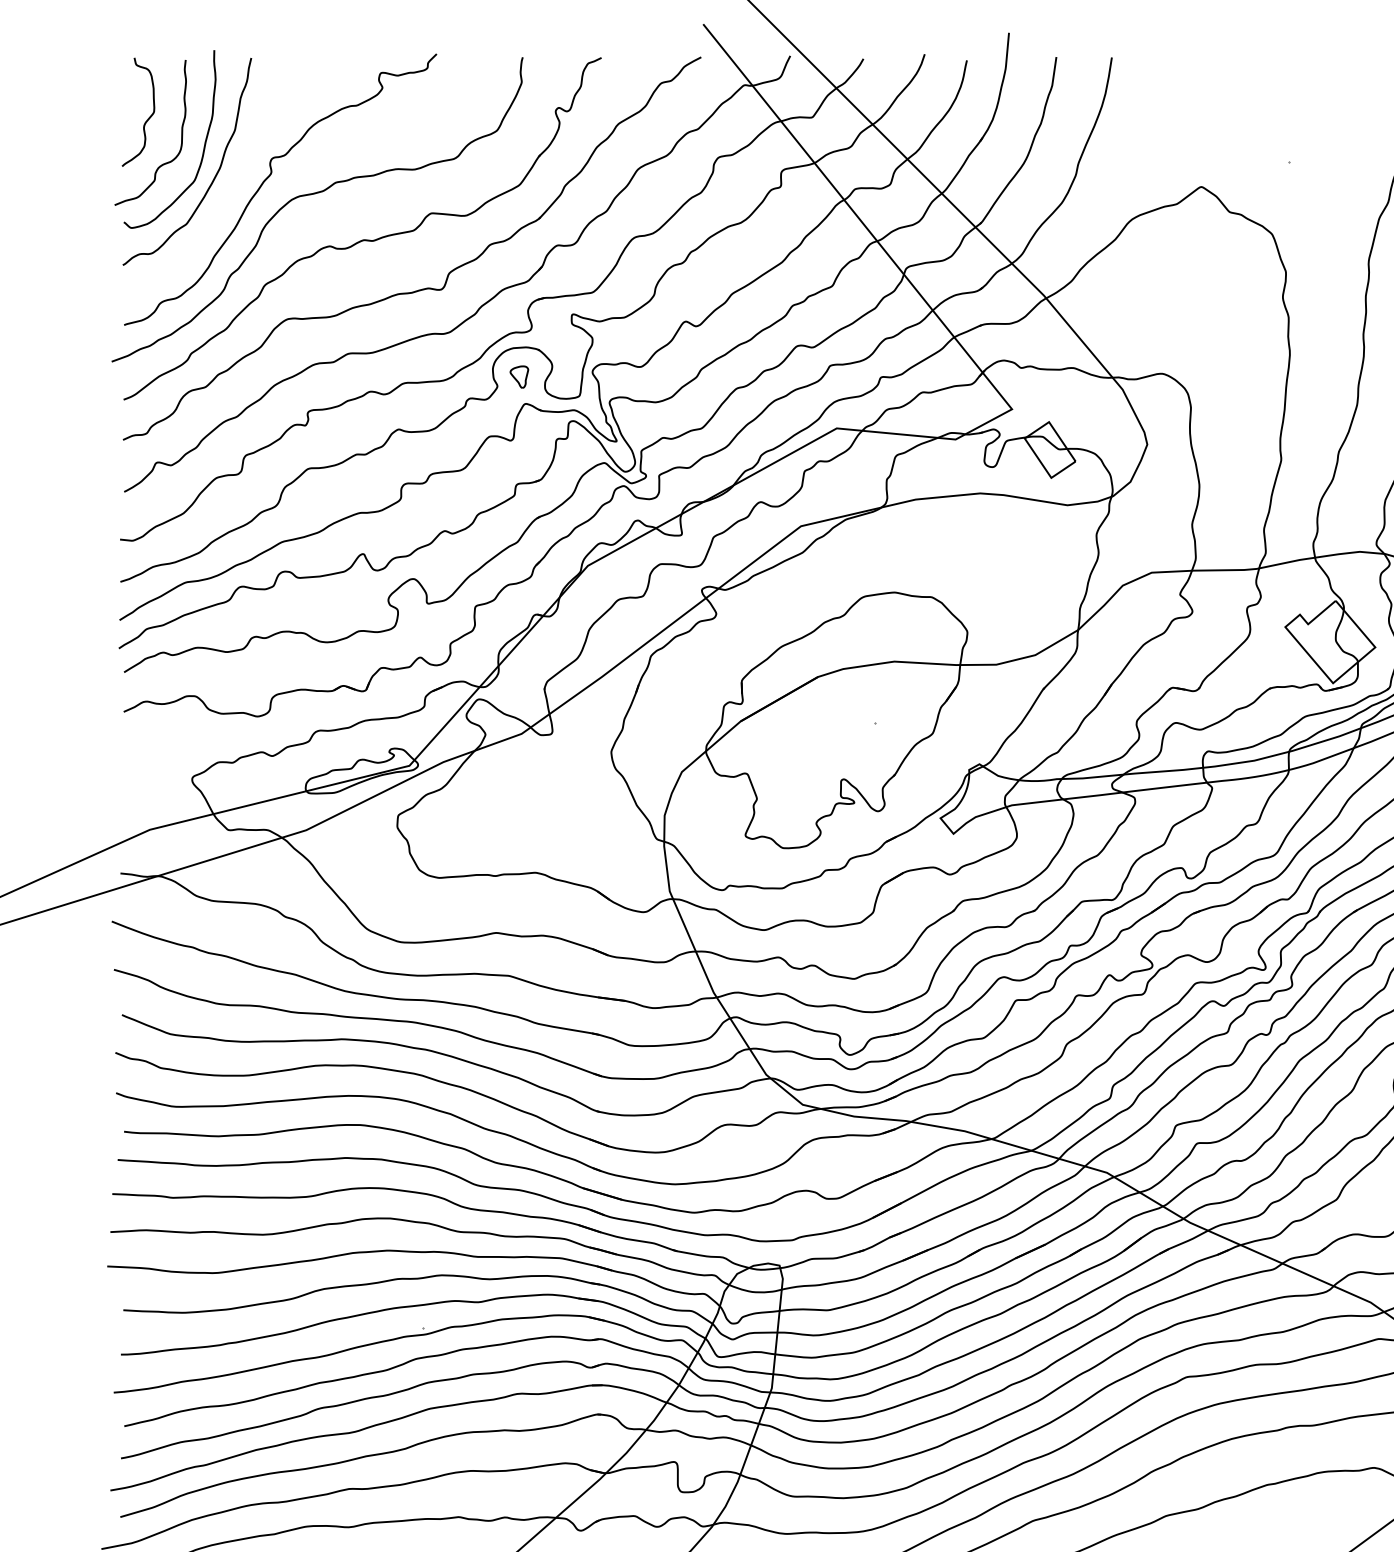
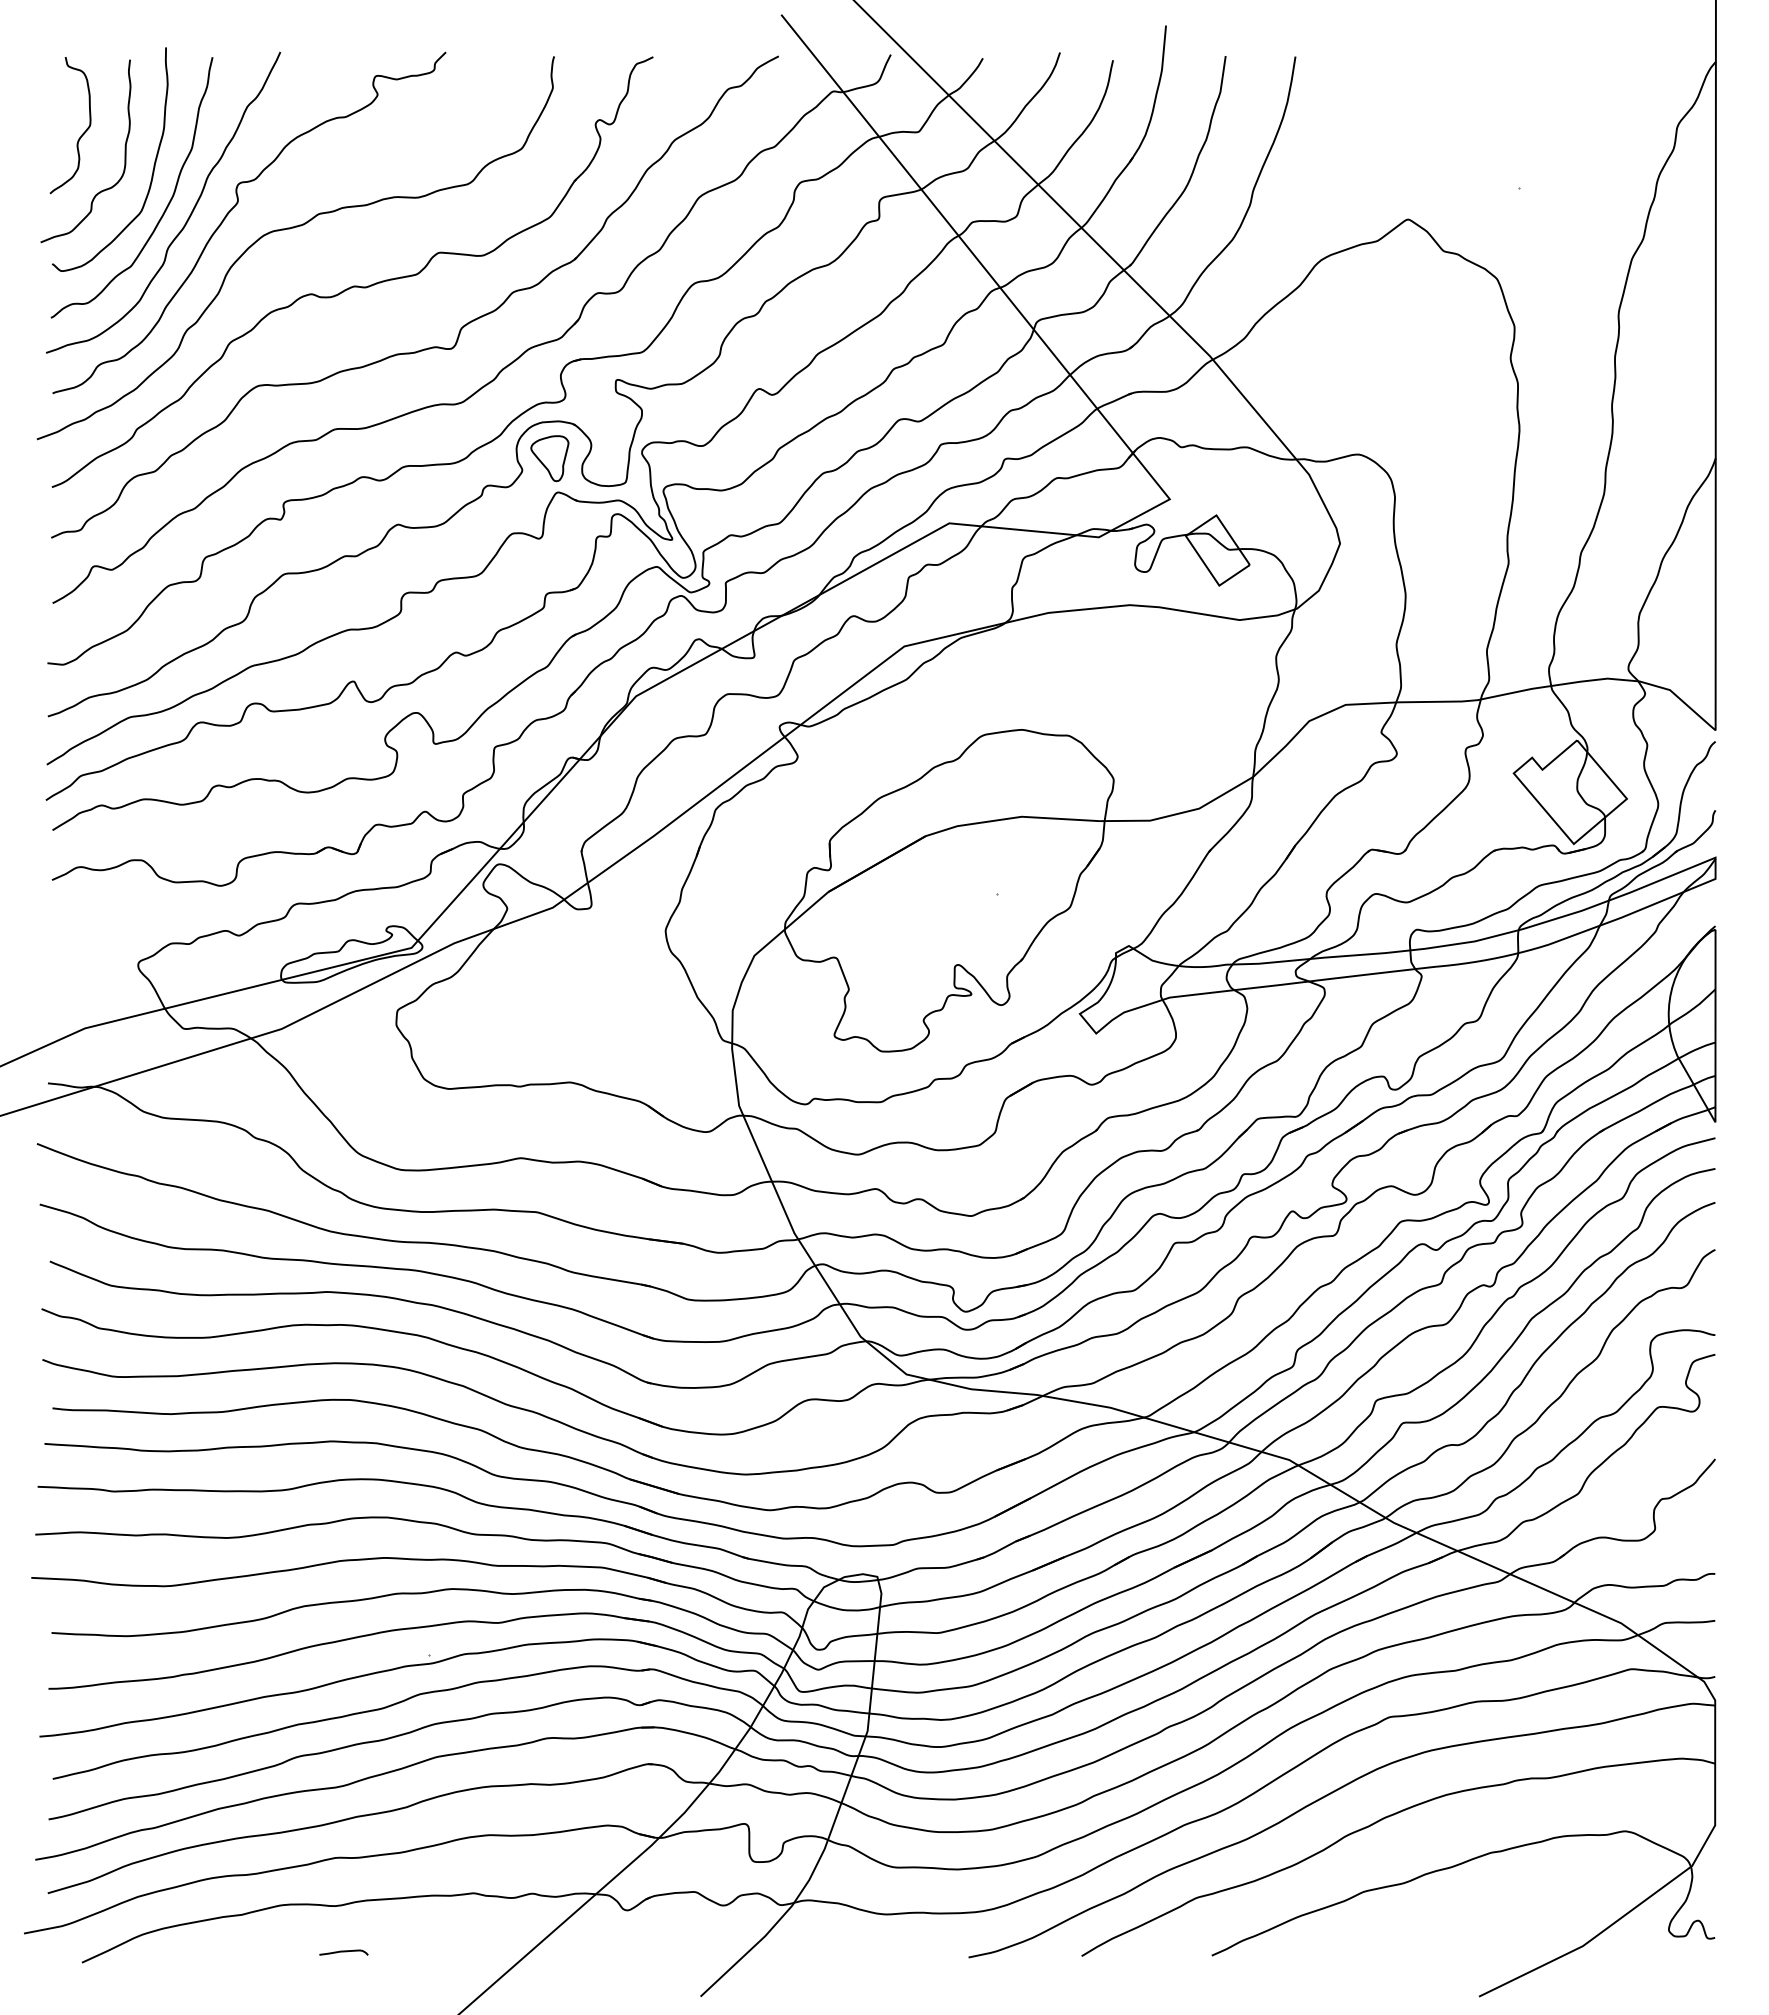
curve: (232, 184) -> (188, 216), added
part: (519, 376) -> (549, 458), size x1.67

